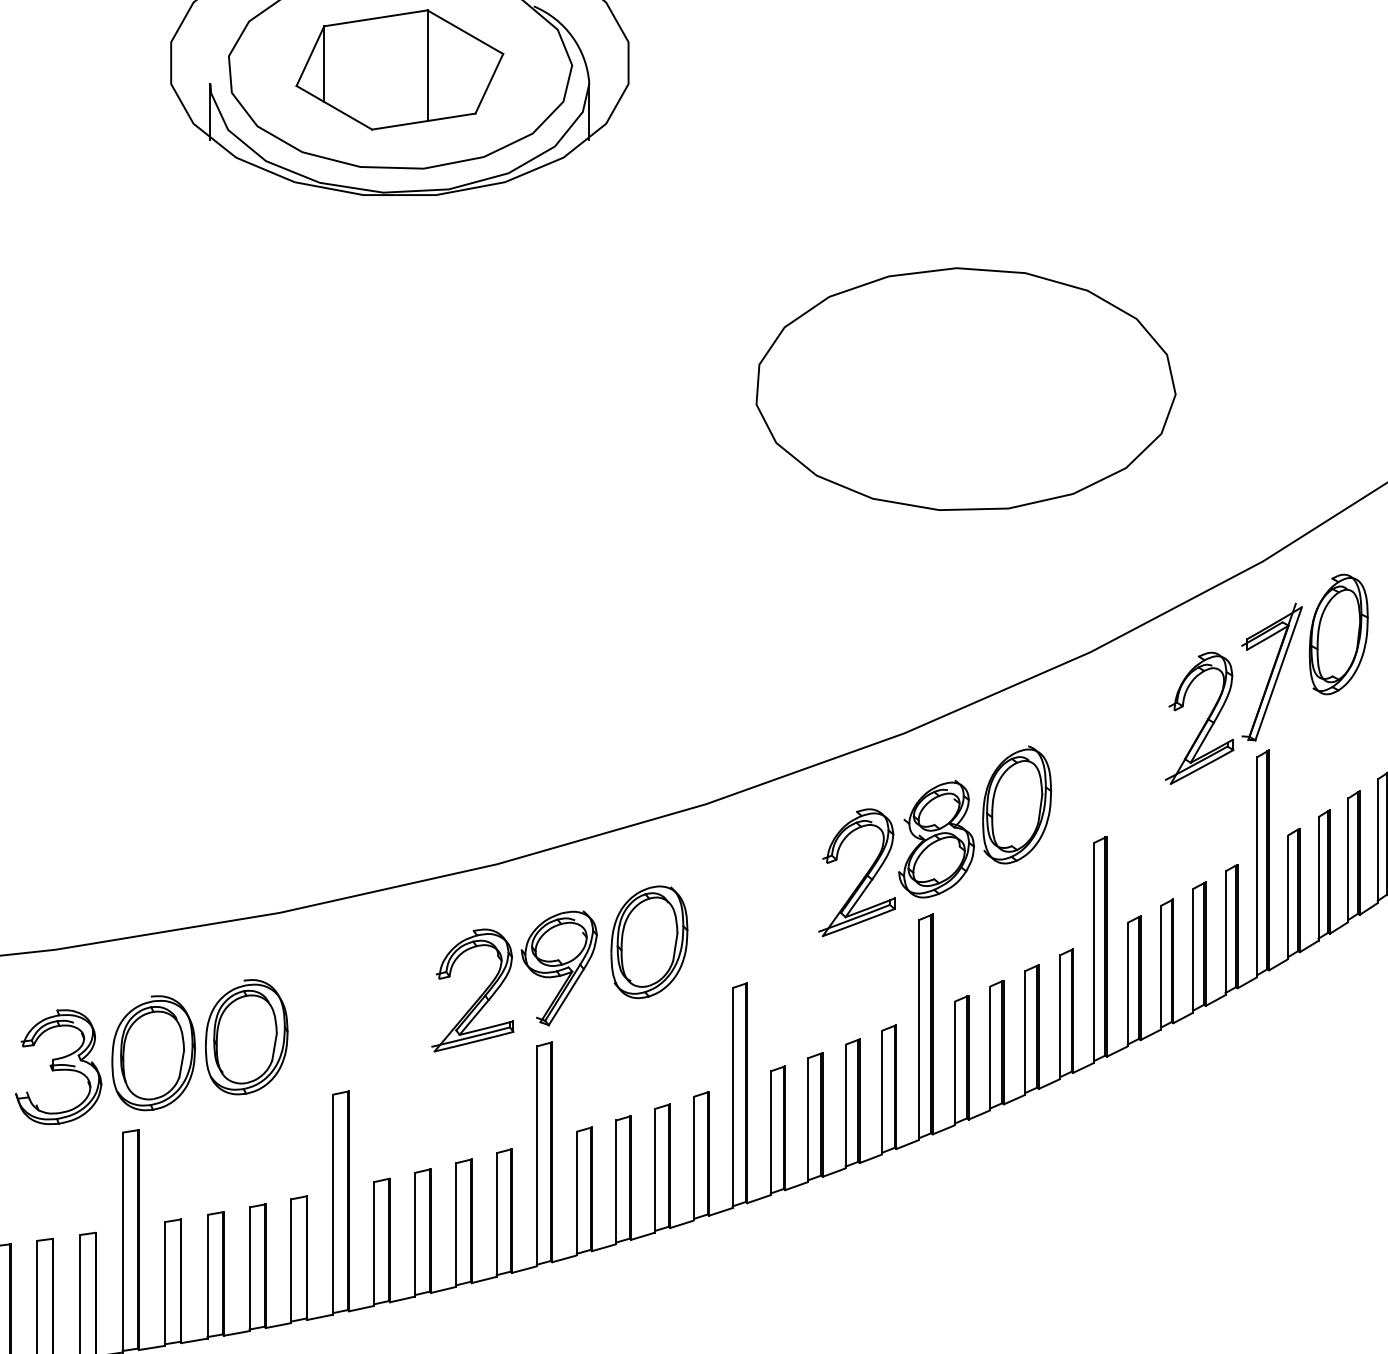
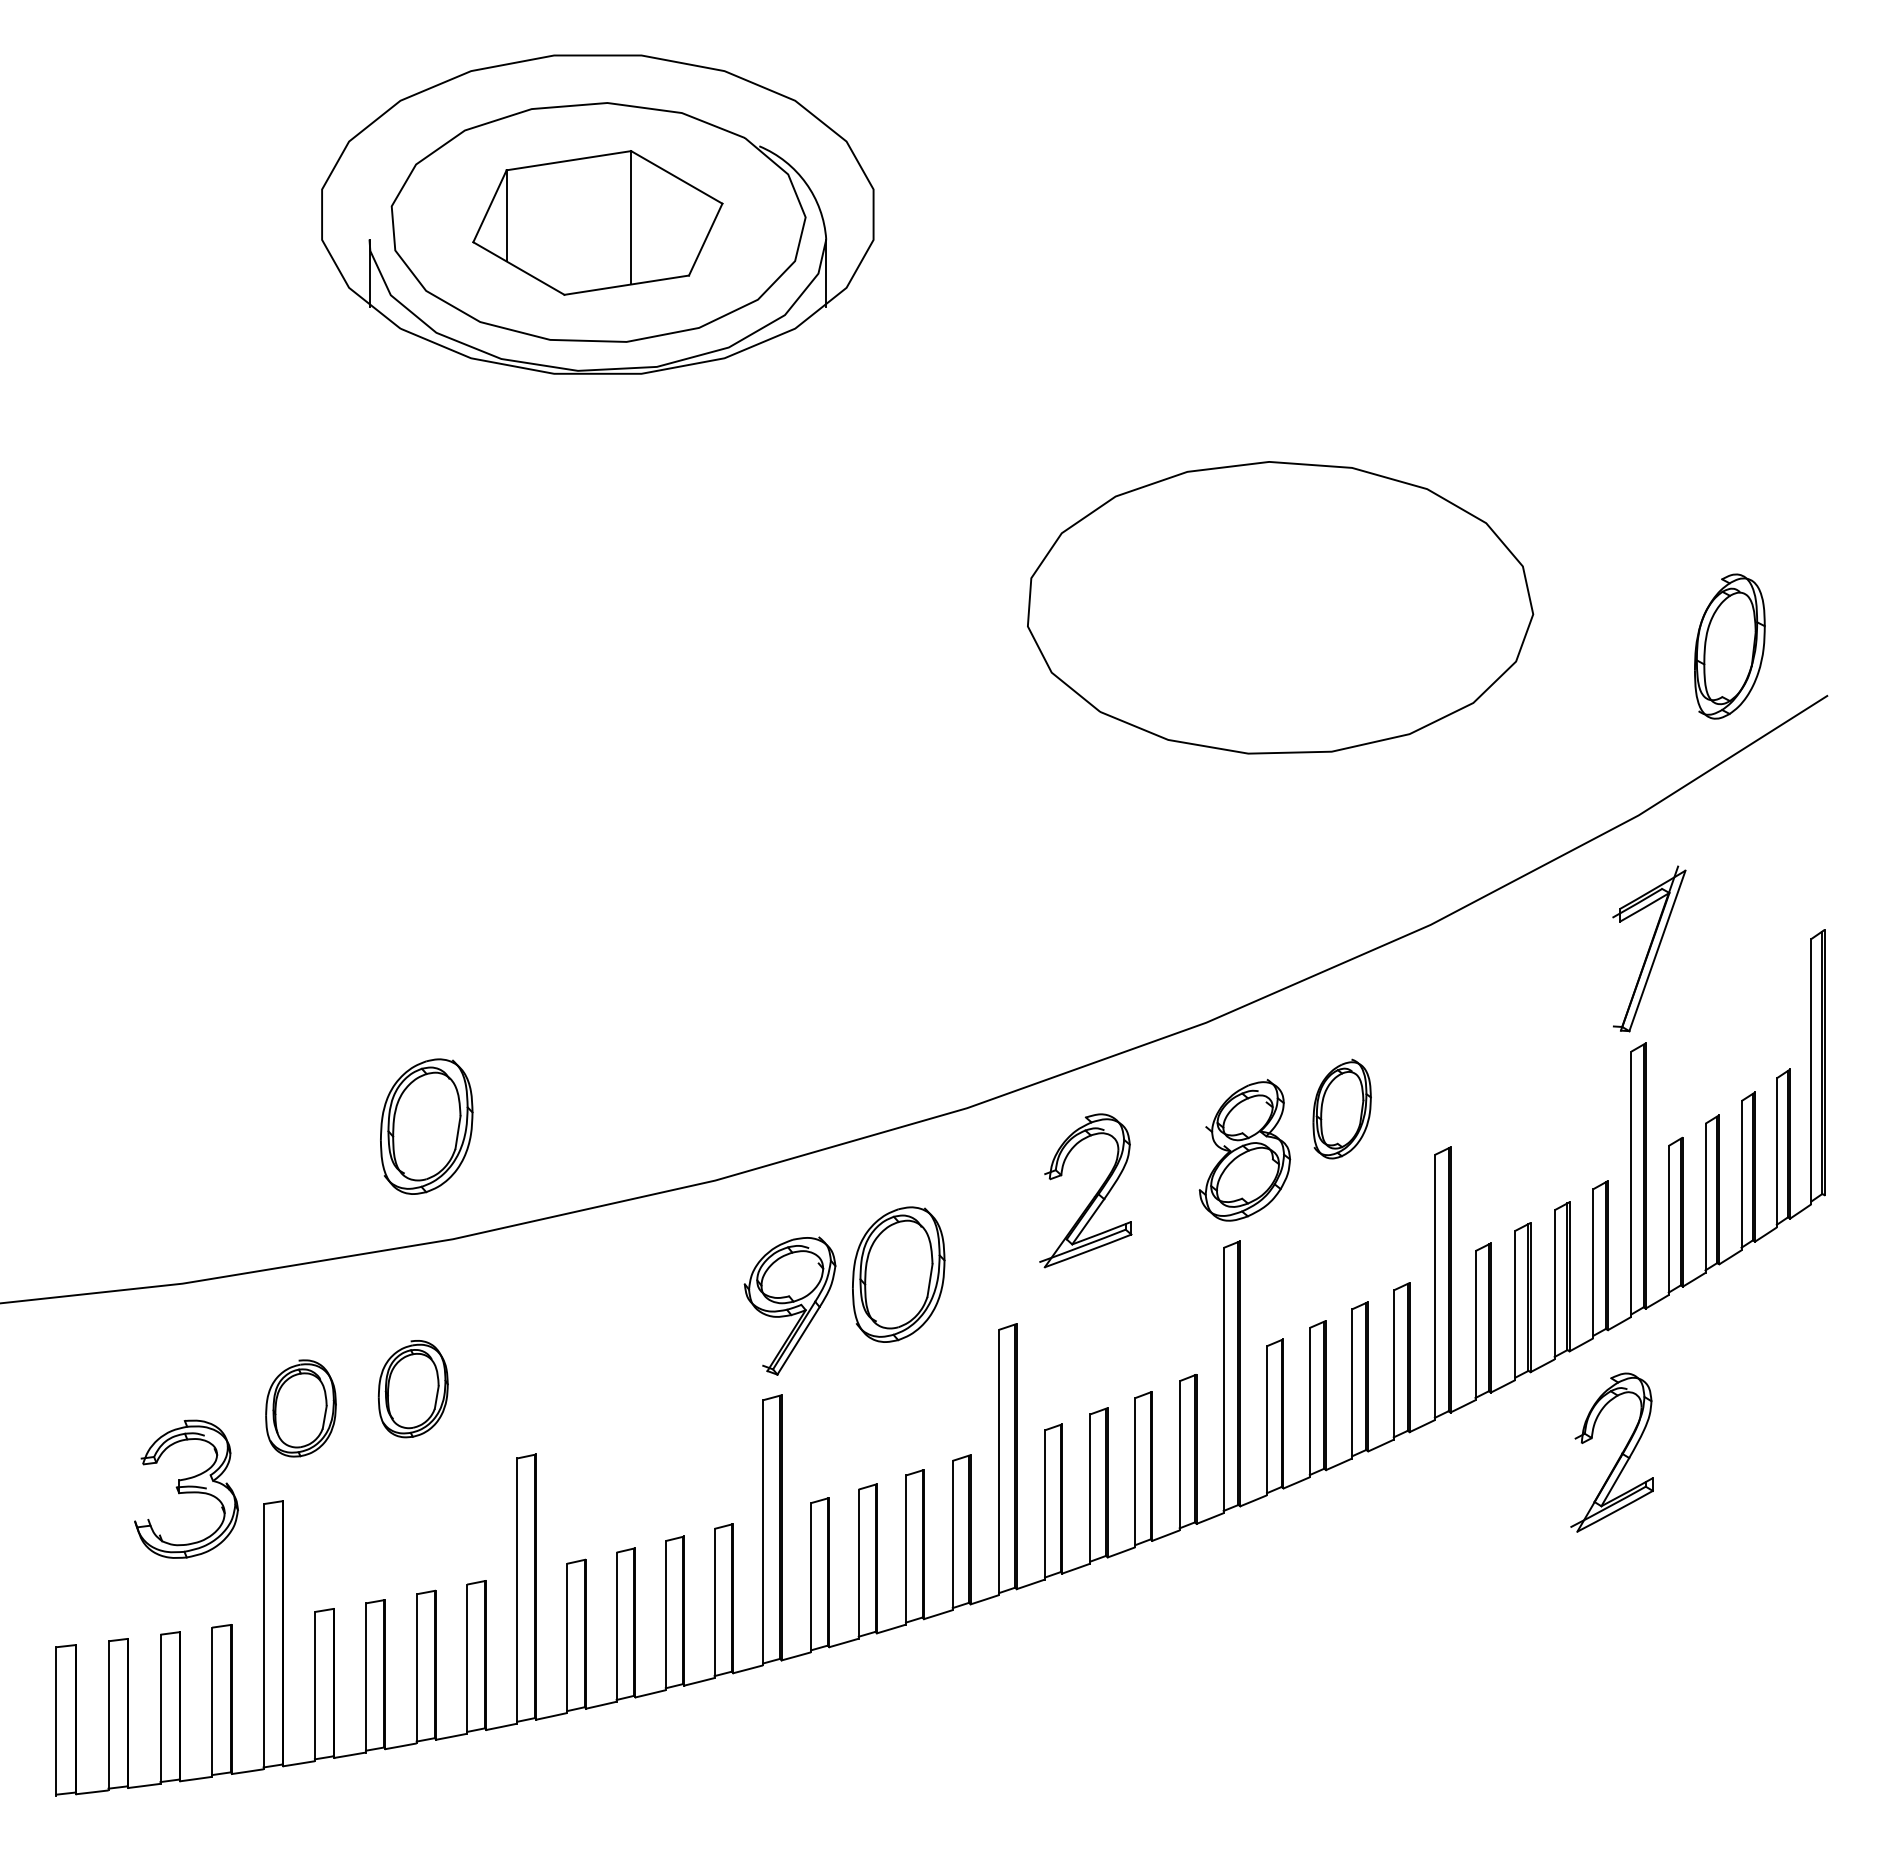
part: (1338, 634) -> (1729, 646), moved
part: (1205, 721) -> (1619, 1456), moved
part: (1017, 804) -> (1342, 1108), size x0.7
part: (257, 819) -> (426, 1126), added
part: (863, 877) -> (1093, 1196), moved
part: (479, 996) -> (693, 1340), removed
part: (246, 1036) -> (413, 1388), size x0.7
part: (153, 1053) -> (300, 1408), size x0.7
part: (58, 1066) -> (186, 1488), moved

